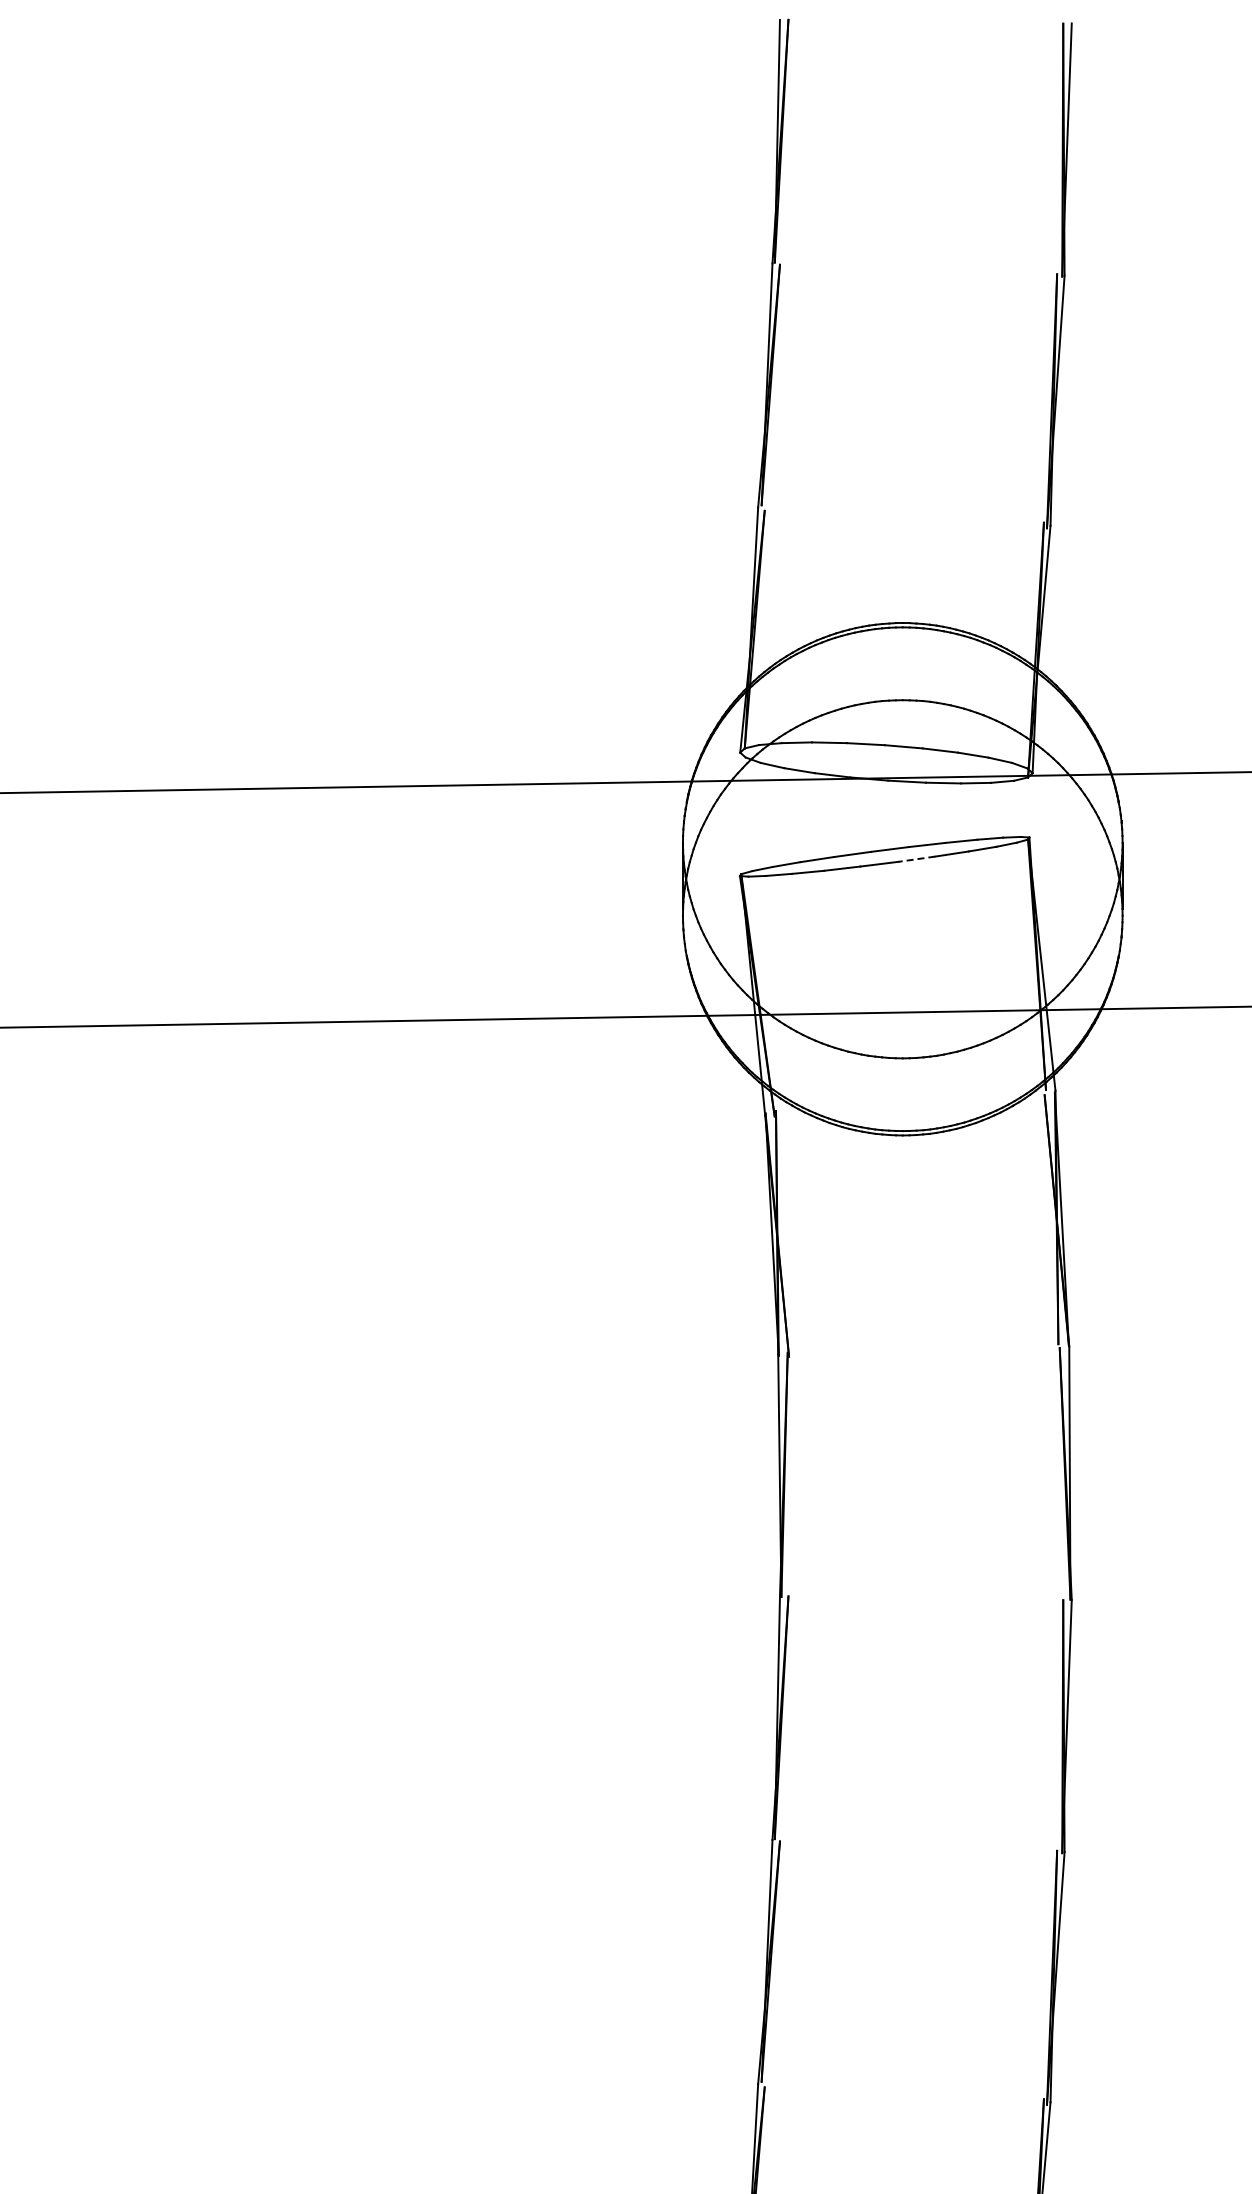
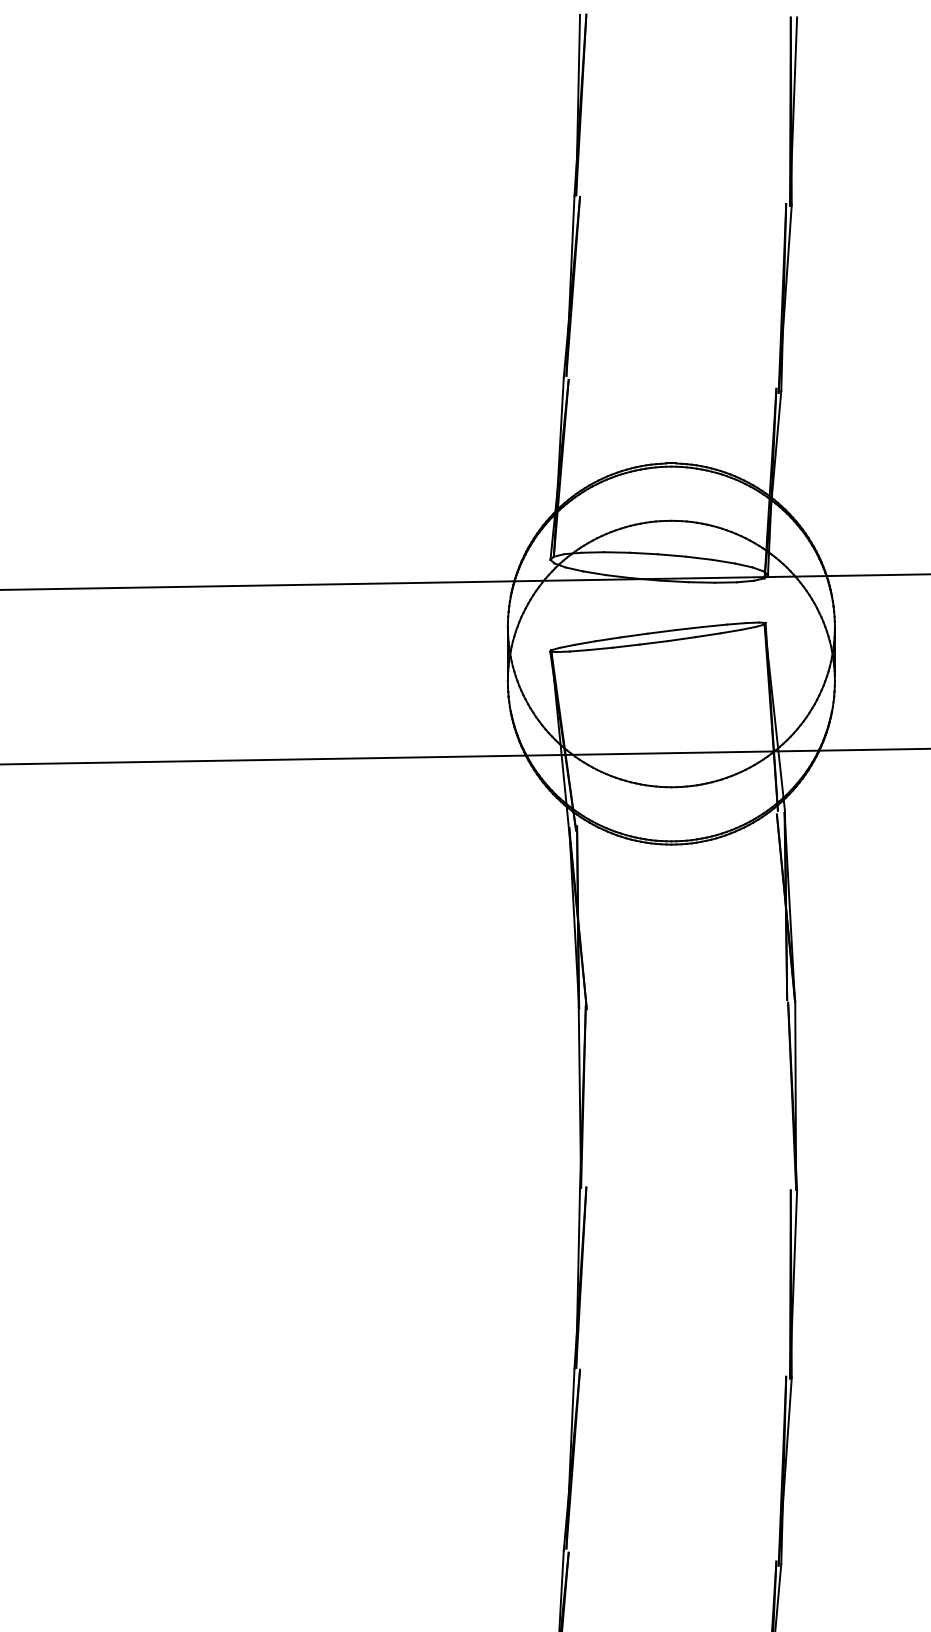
line: (916, 859) -> (681, 639), dashed -> solid

